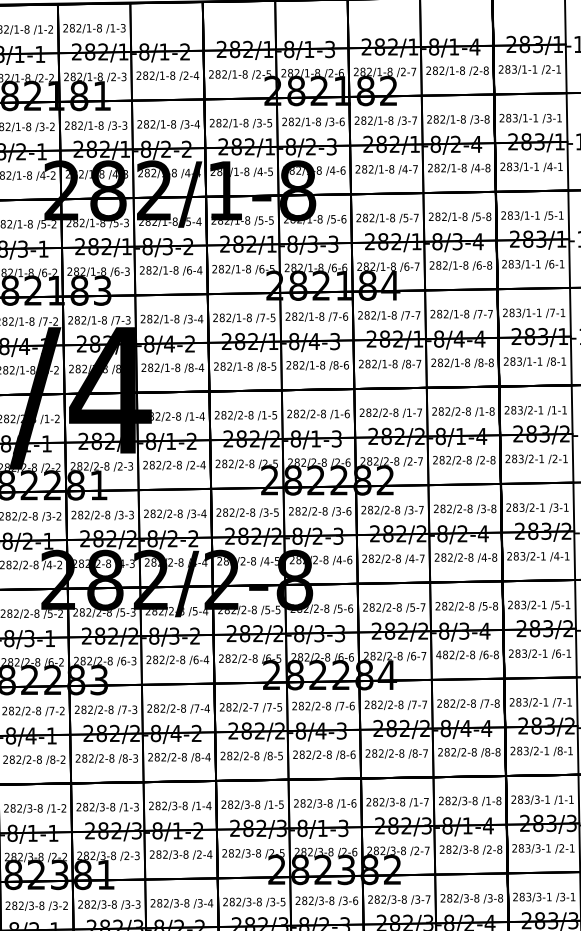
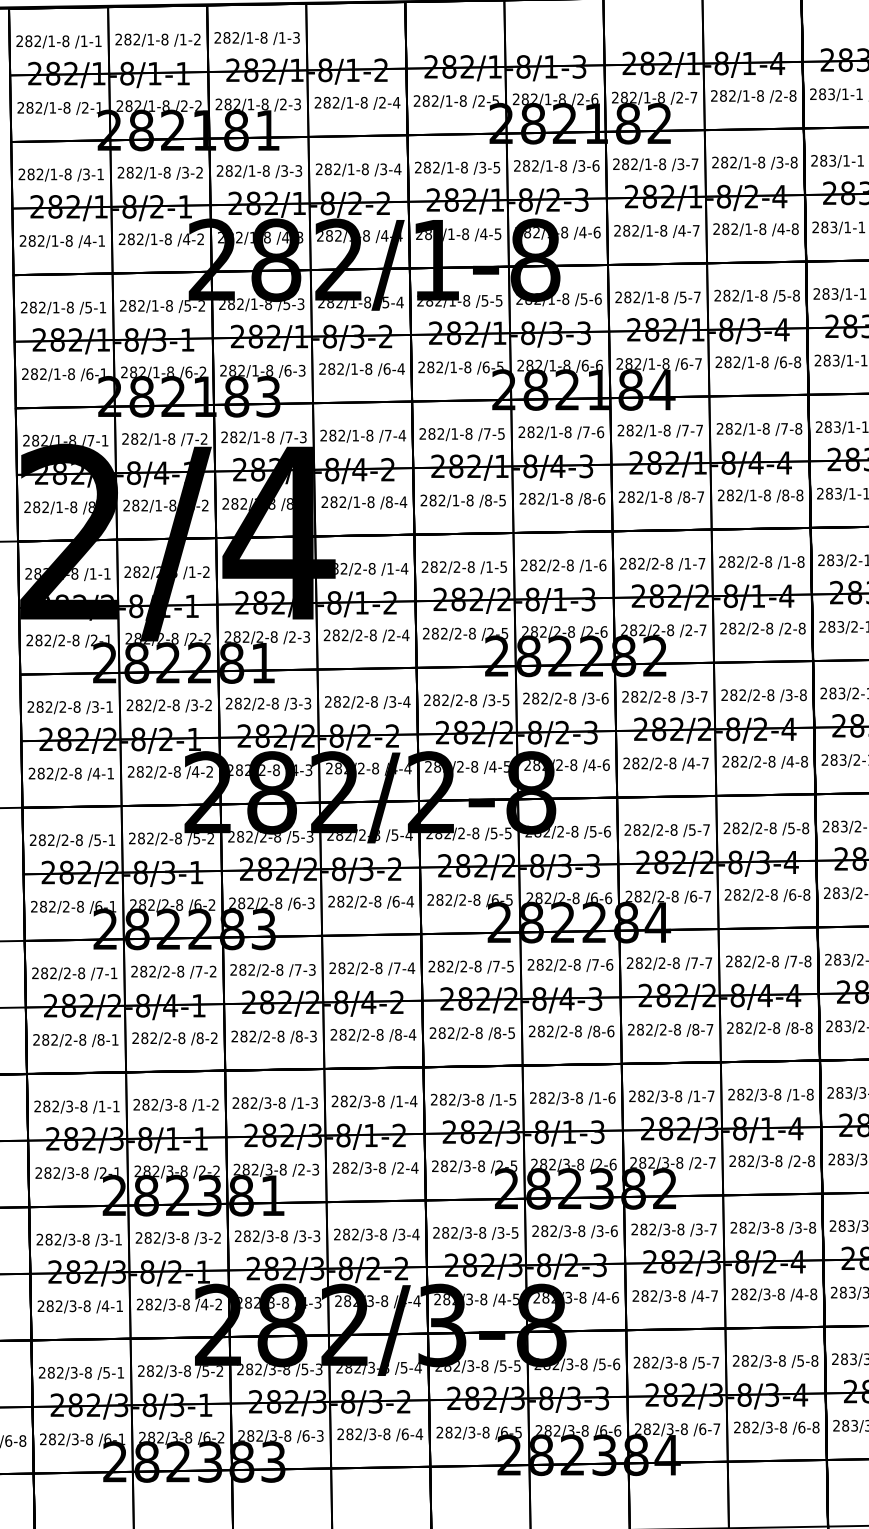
text: (490, 313) -> (798, 428), /7-7 -> /7-8
text: (189, 318) -> (387, 435), /3-4 -> /7-4
text: (438, 654) -> (727, 894), 482/2-8 -> 282/2-8
text: (255, 707) -> (477, 966), 282/2-7 -> 282/2-8

